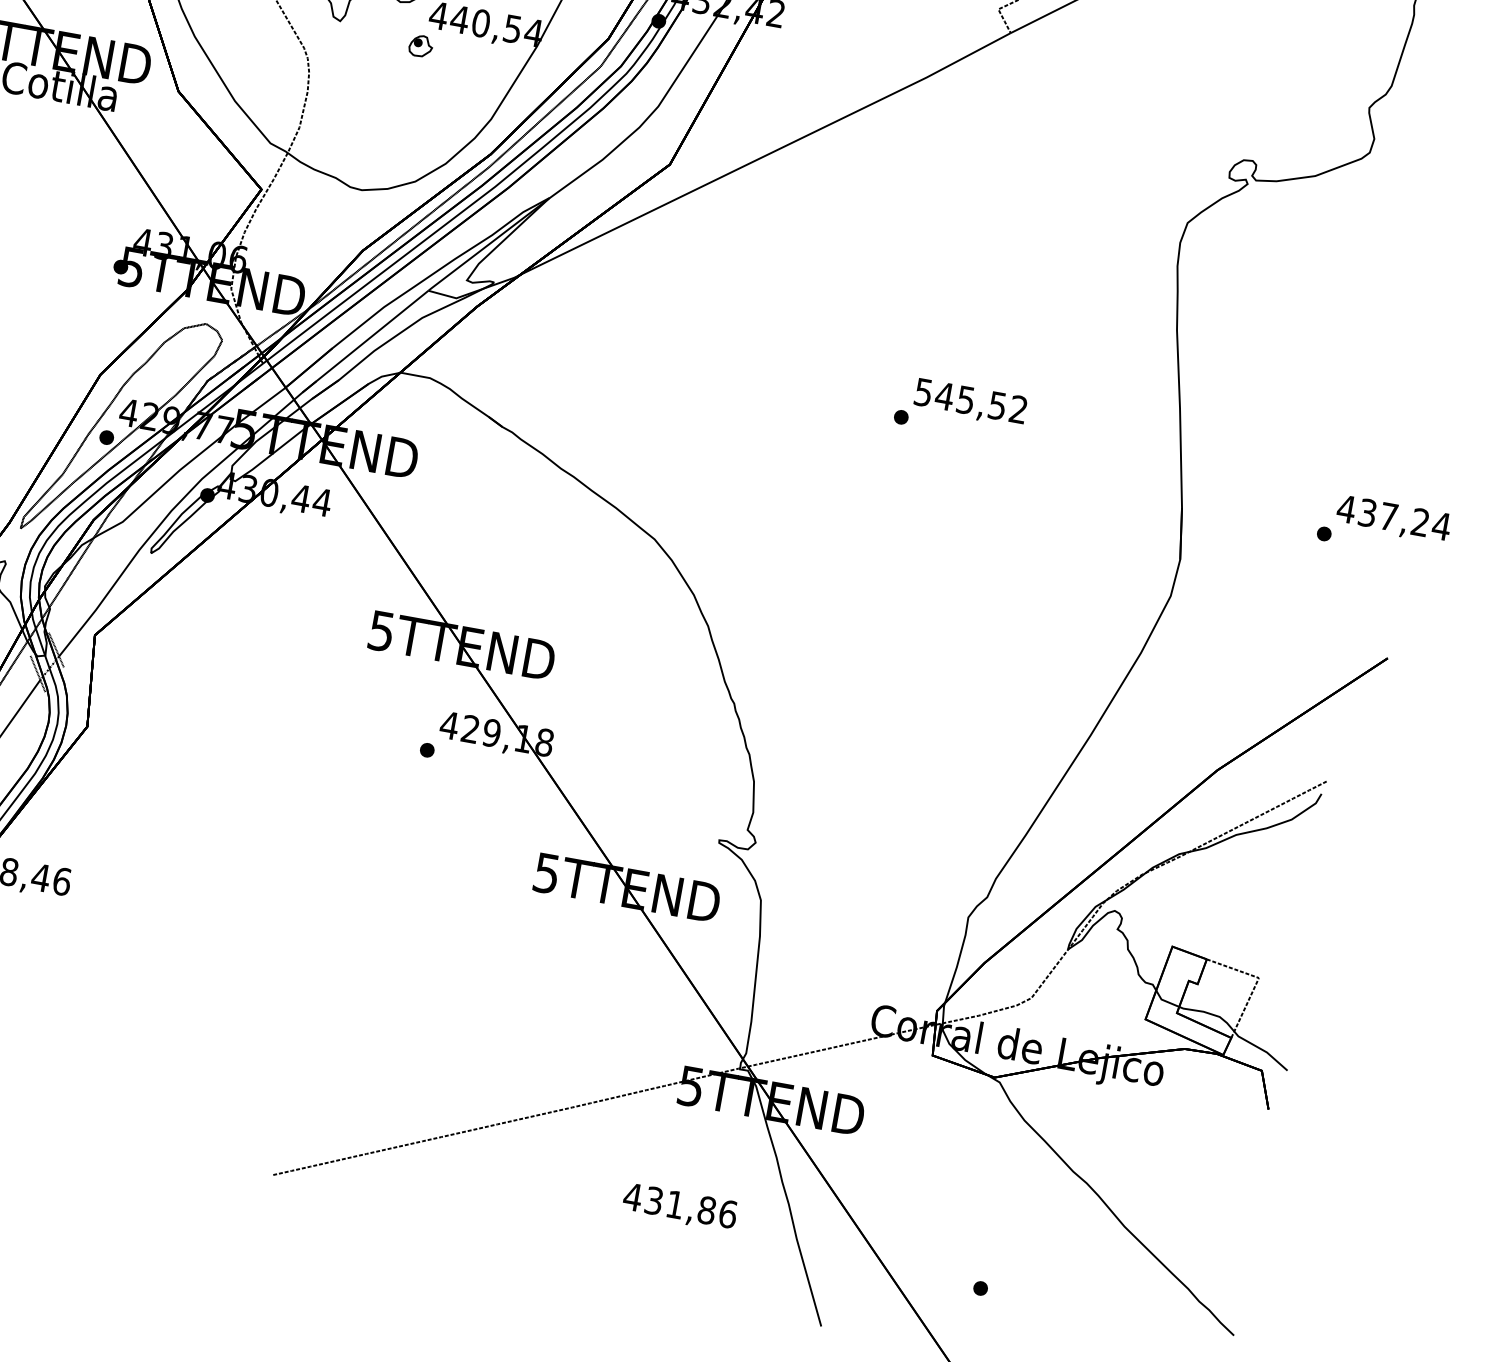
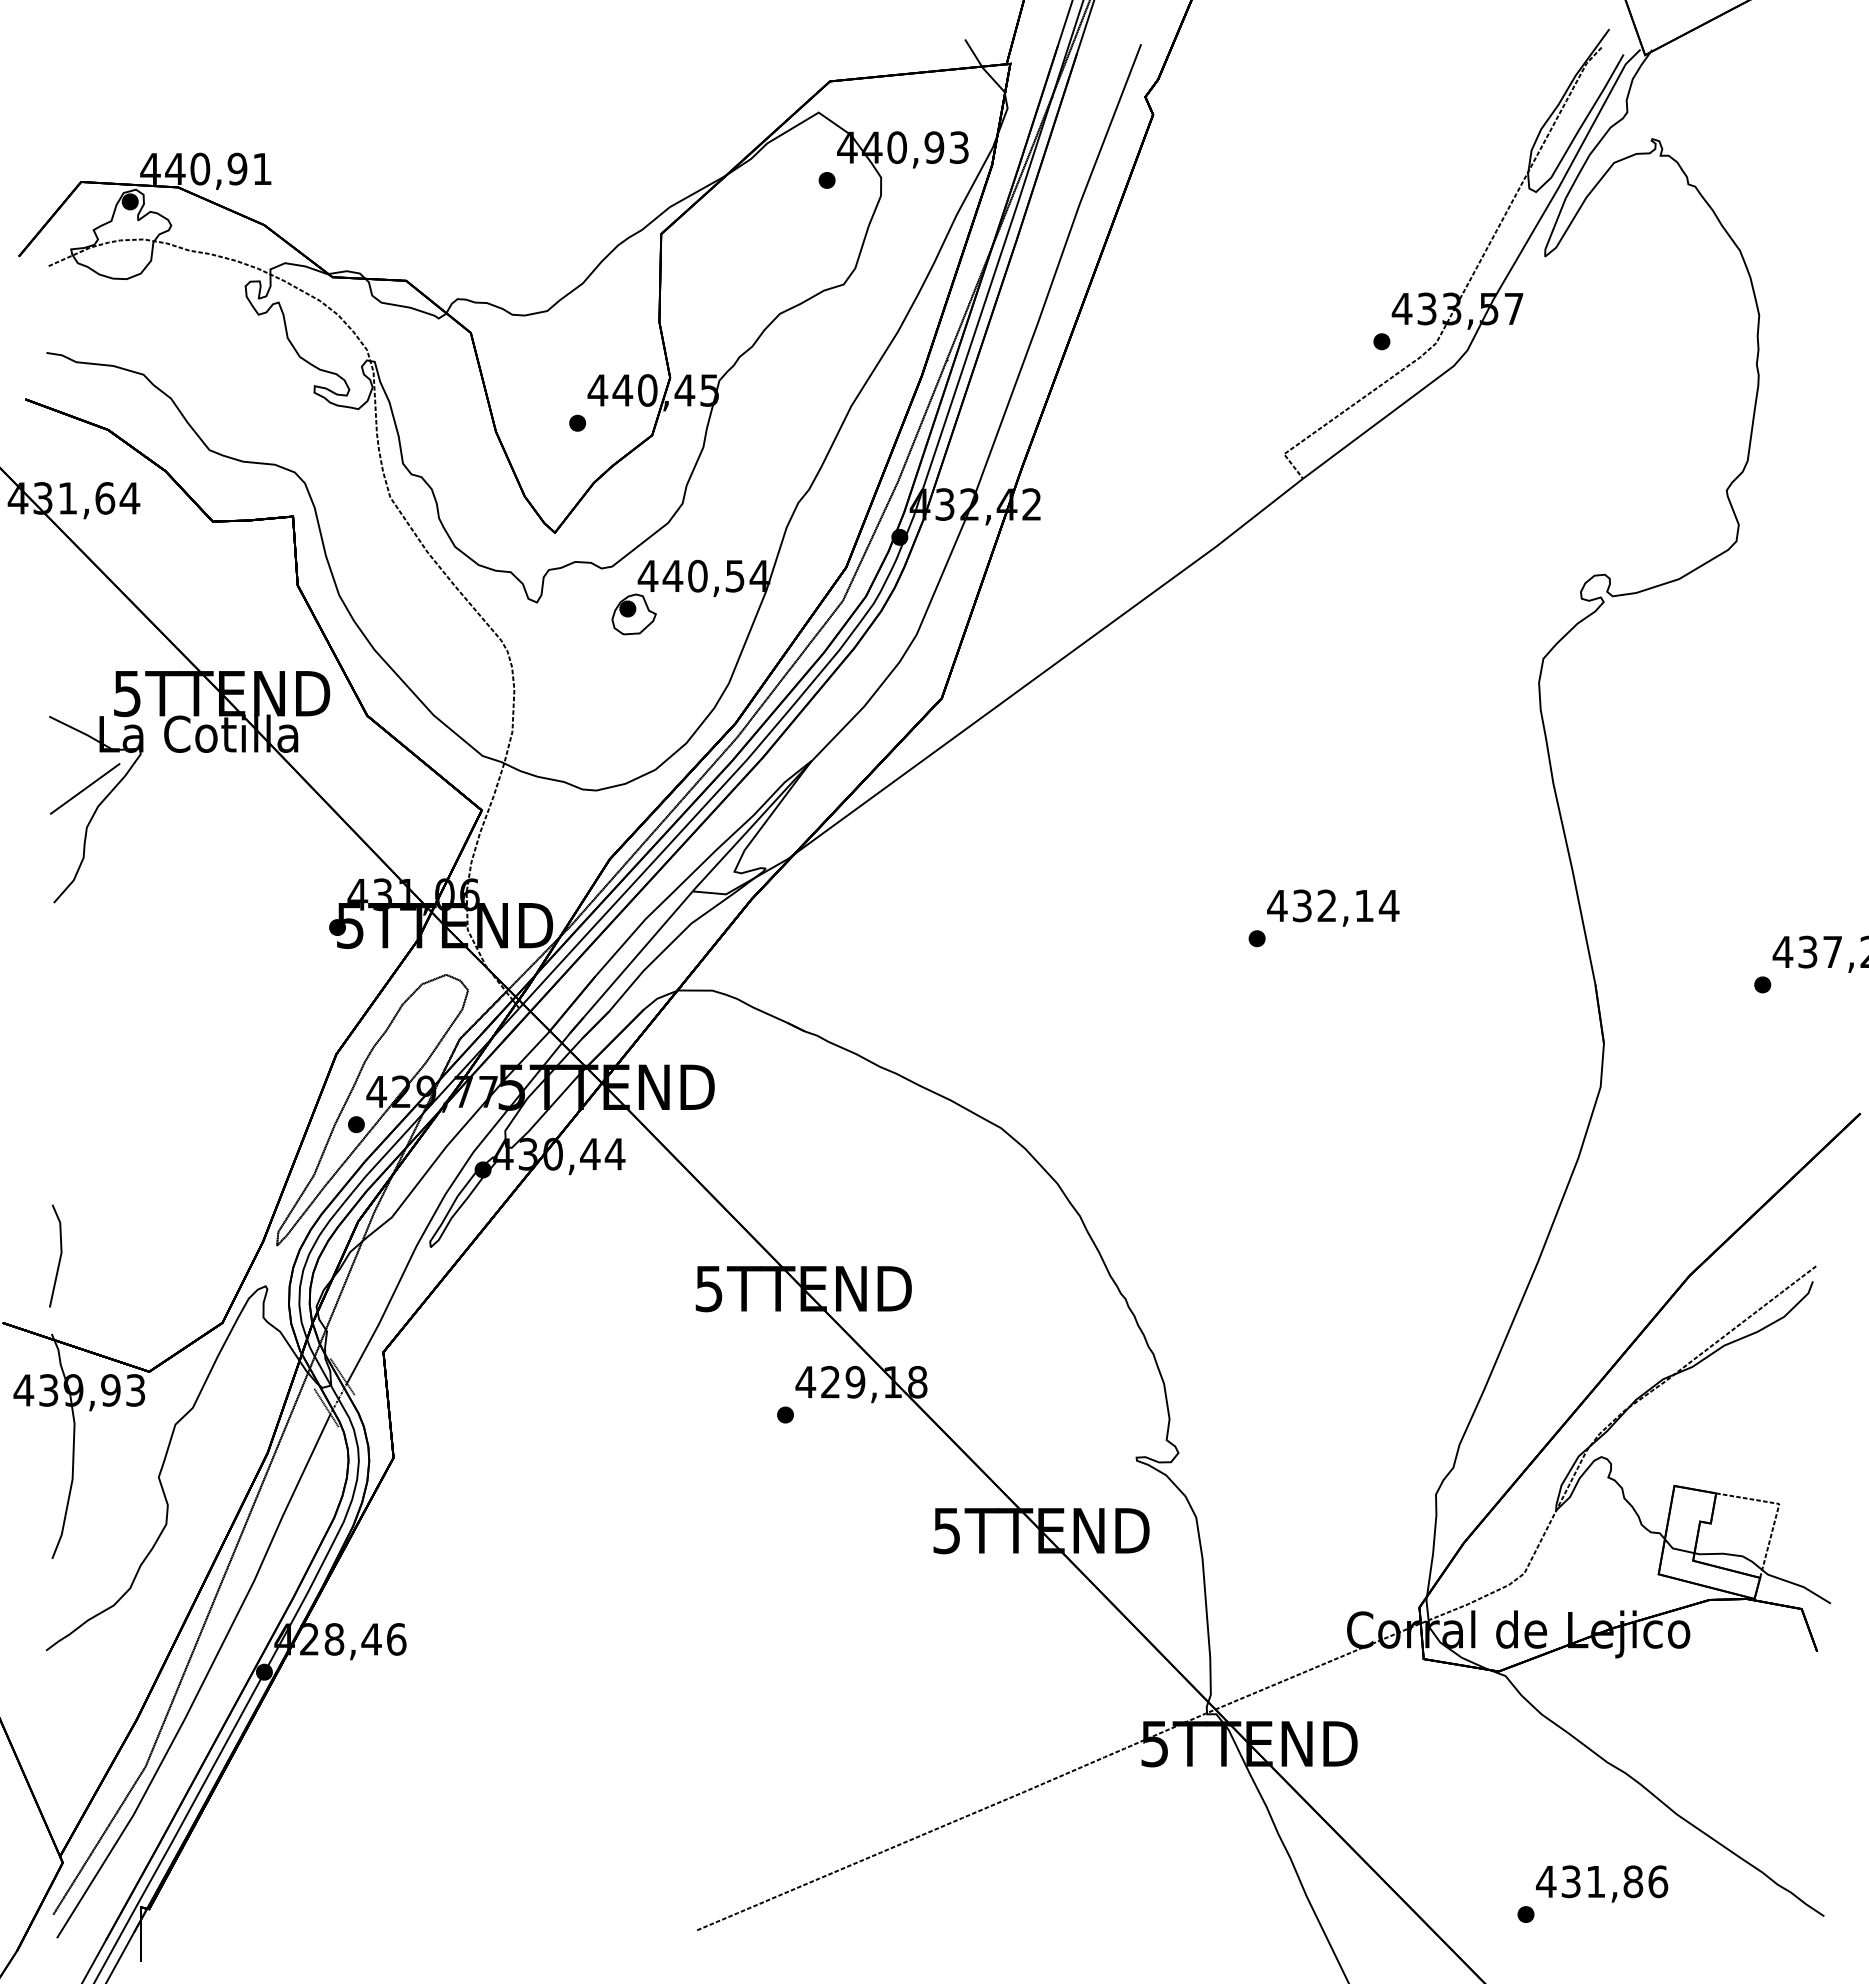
part: (420, 46) -> (633, 614), size x1.67
text: (971, 400) -> (1333, 905), 545,52 -> 432,14
text: (680, 1207) -> (1602, 1883), moved

